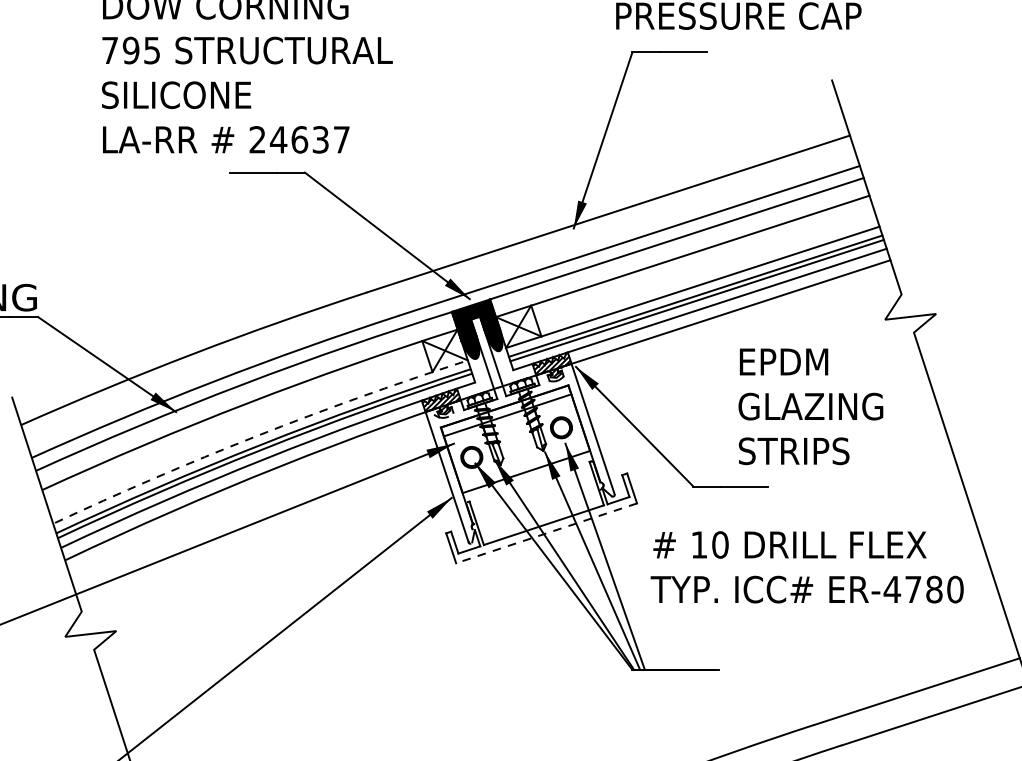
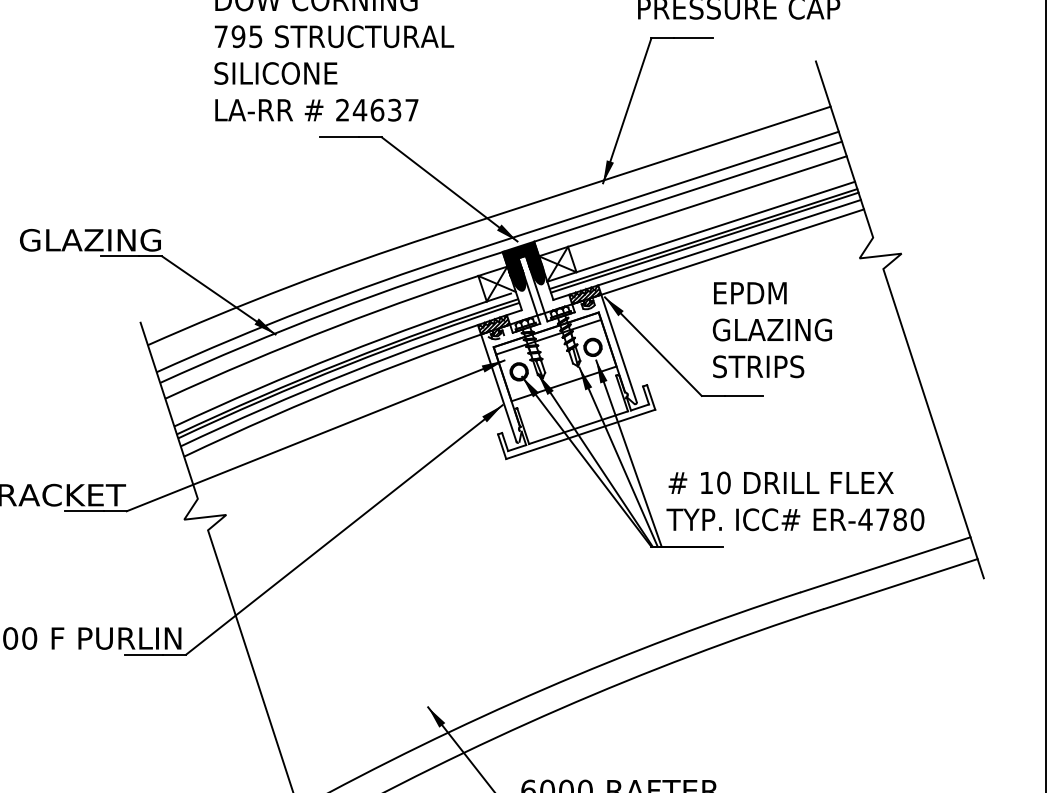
text: (809, 407) -> (771, 330), moved
arc: (256, 436) -> (341, 354), dashed -> solid
line: (546, 533) -> (580, 434), dashed -> solid
text: (807, 567) -> (795, 501), moved

